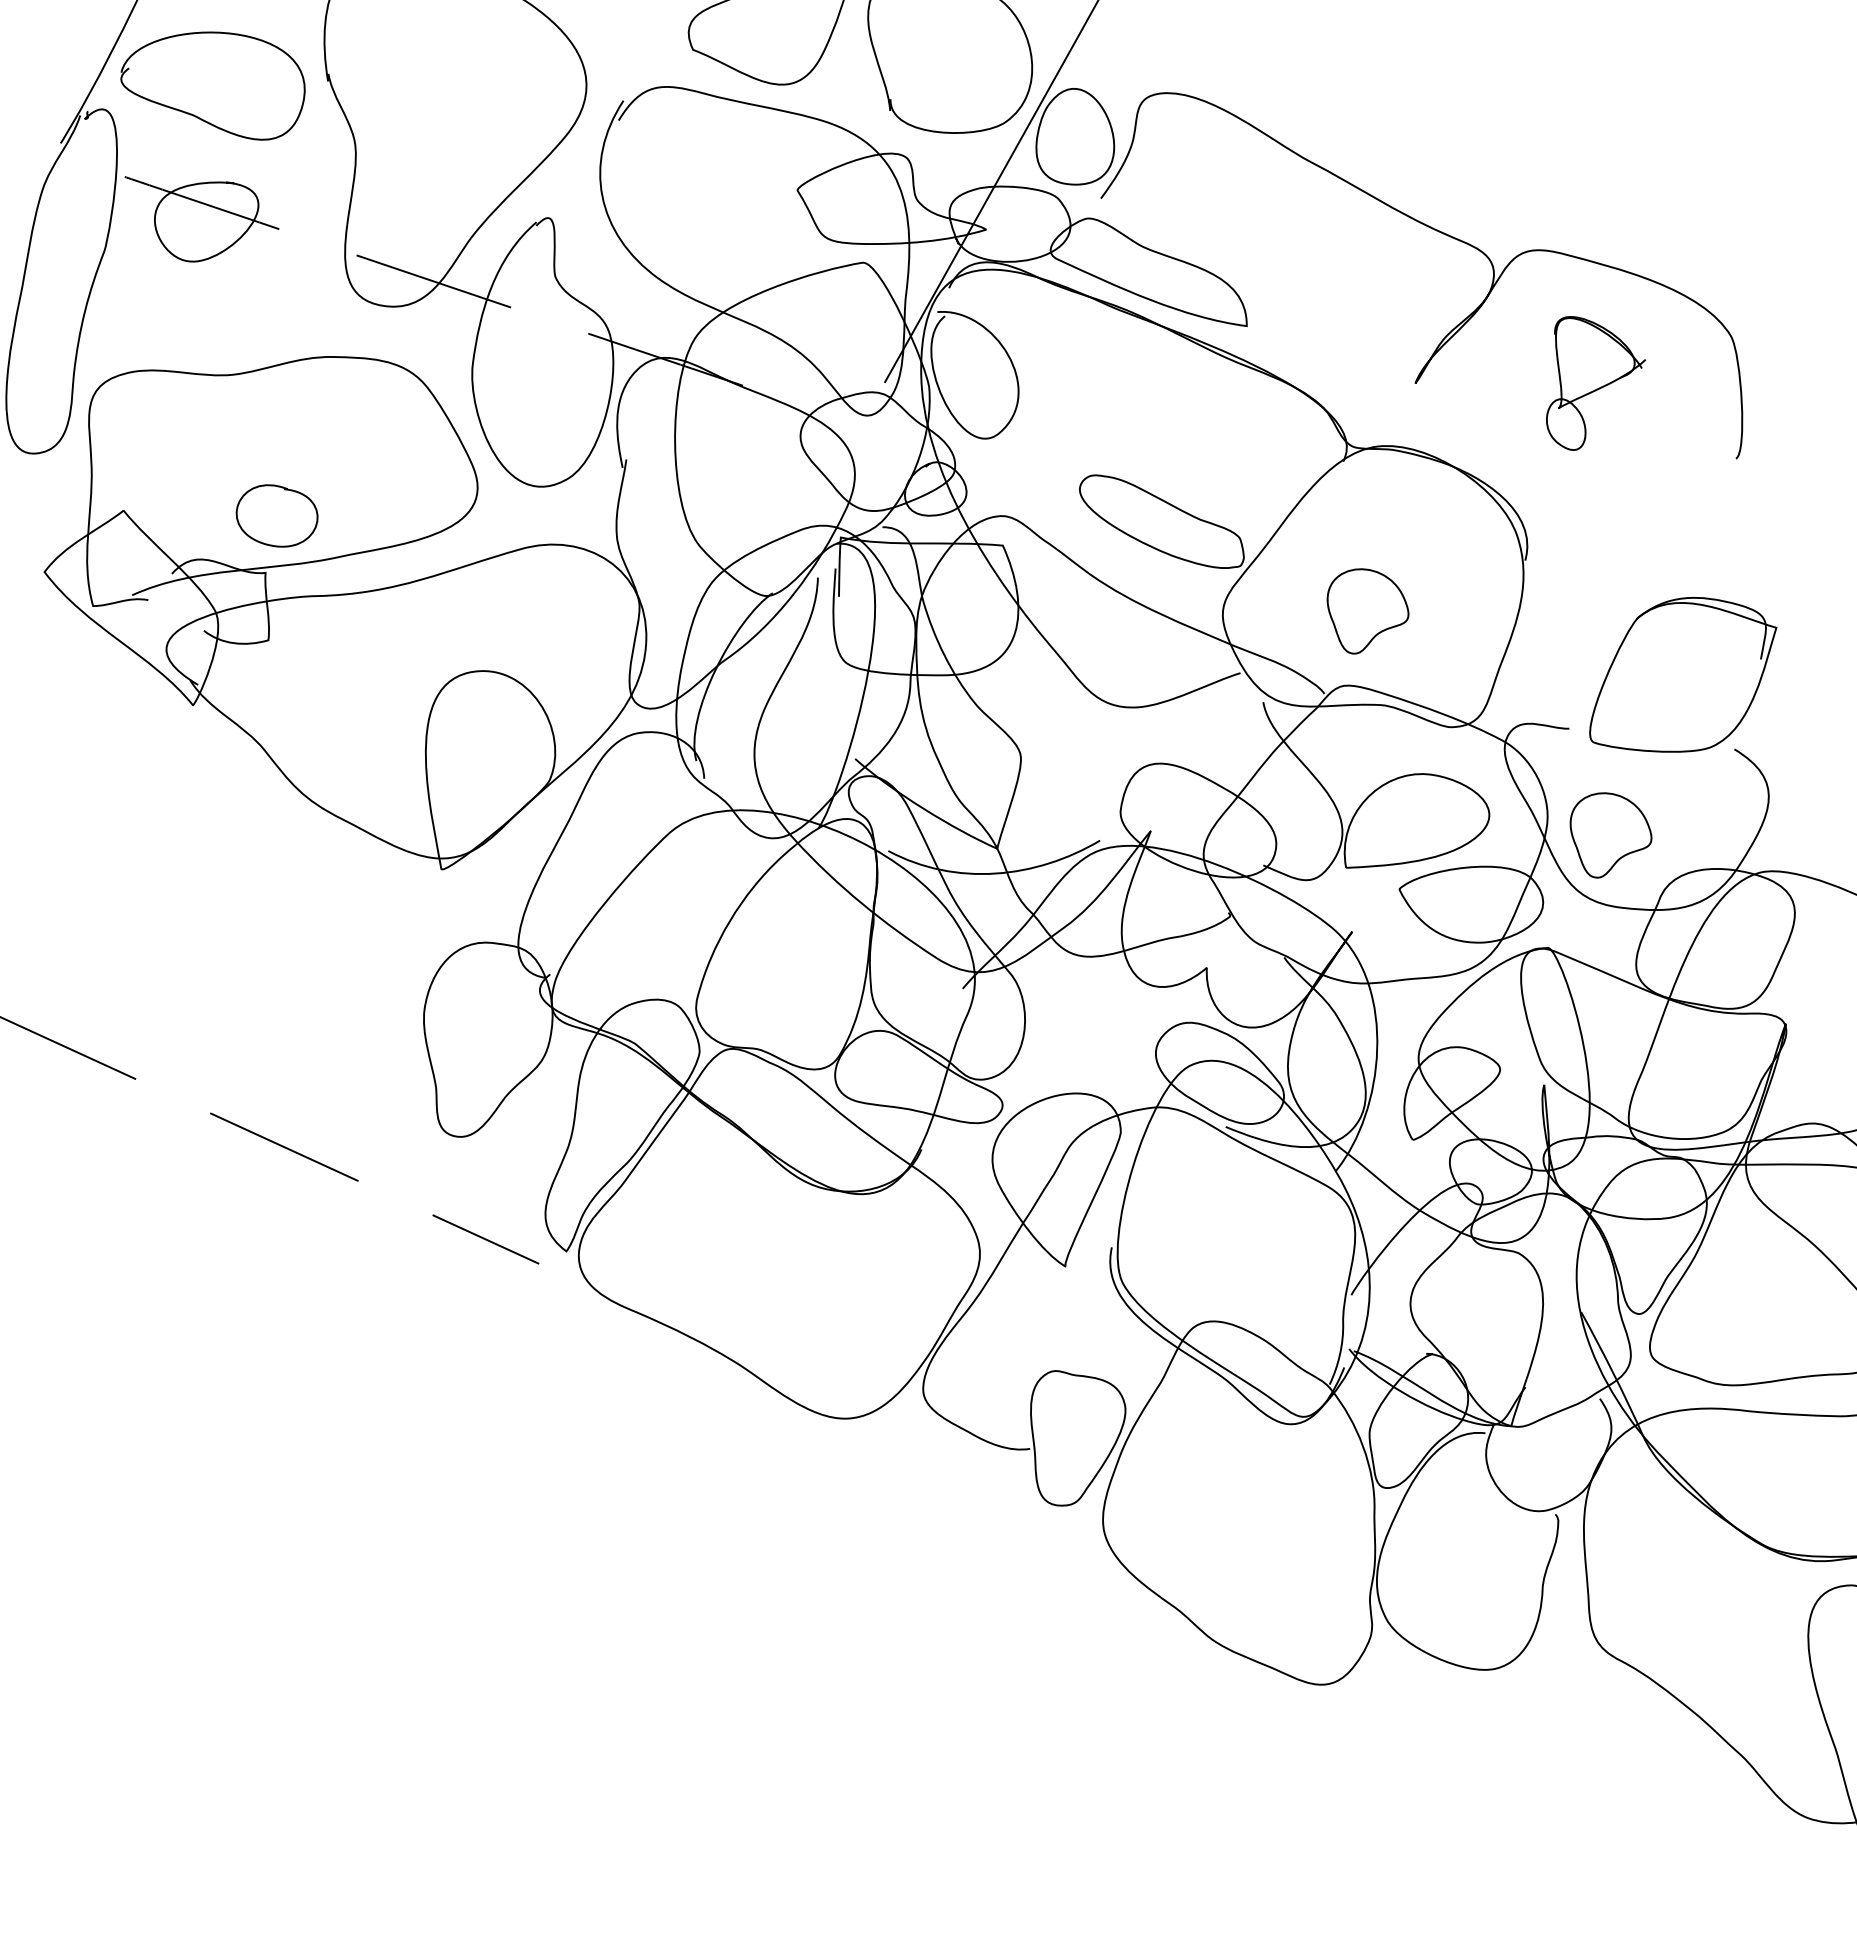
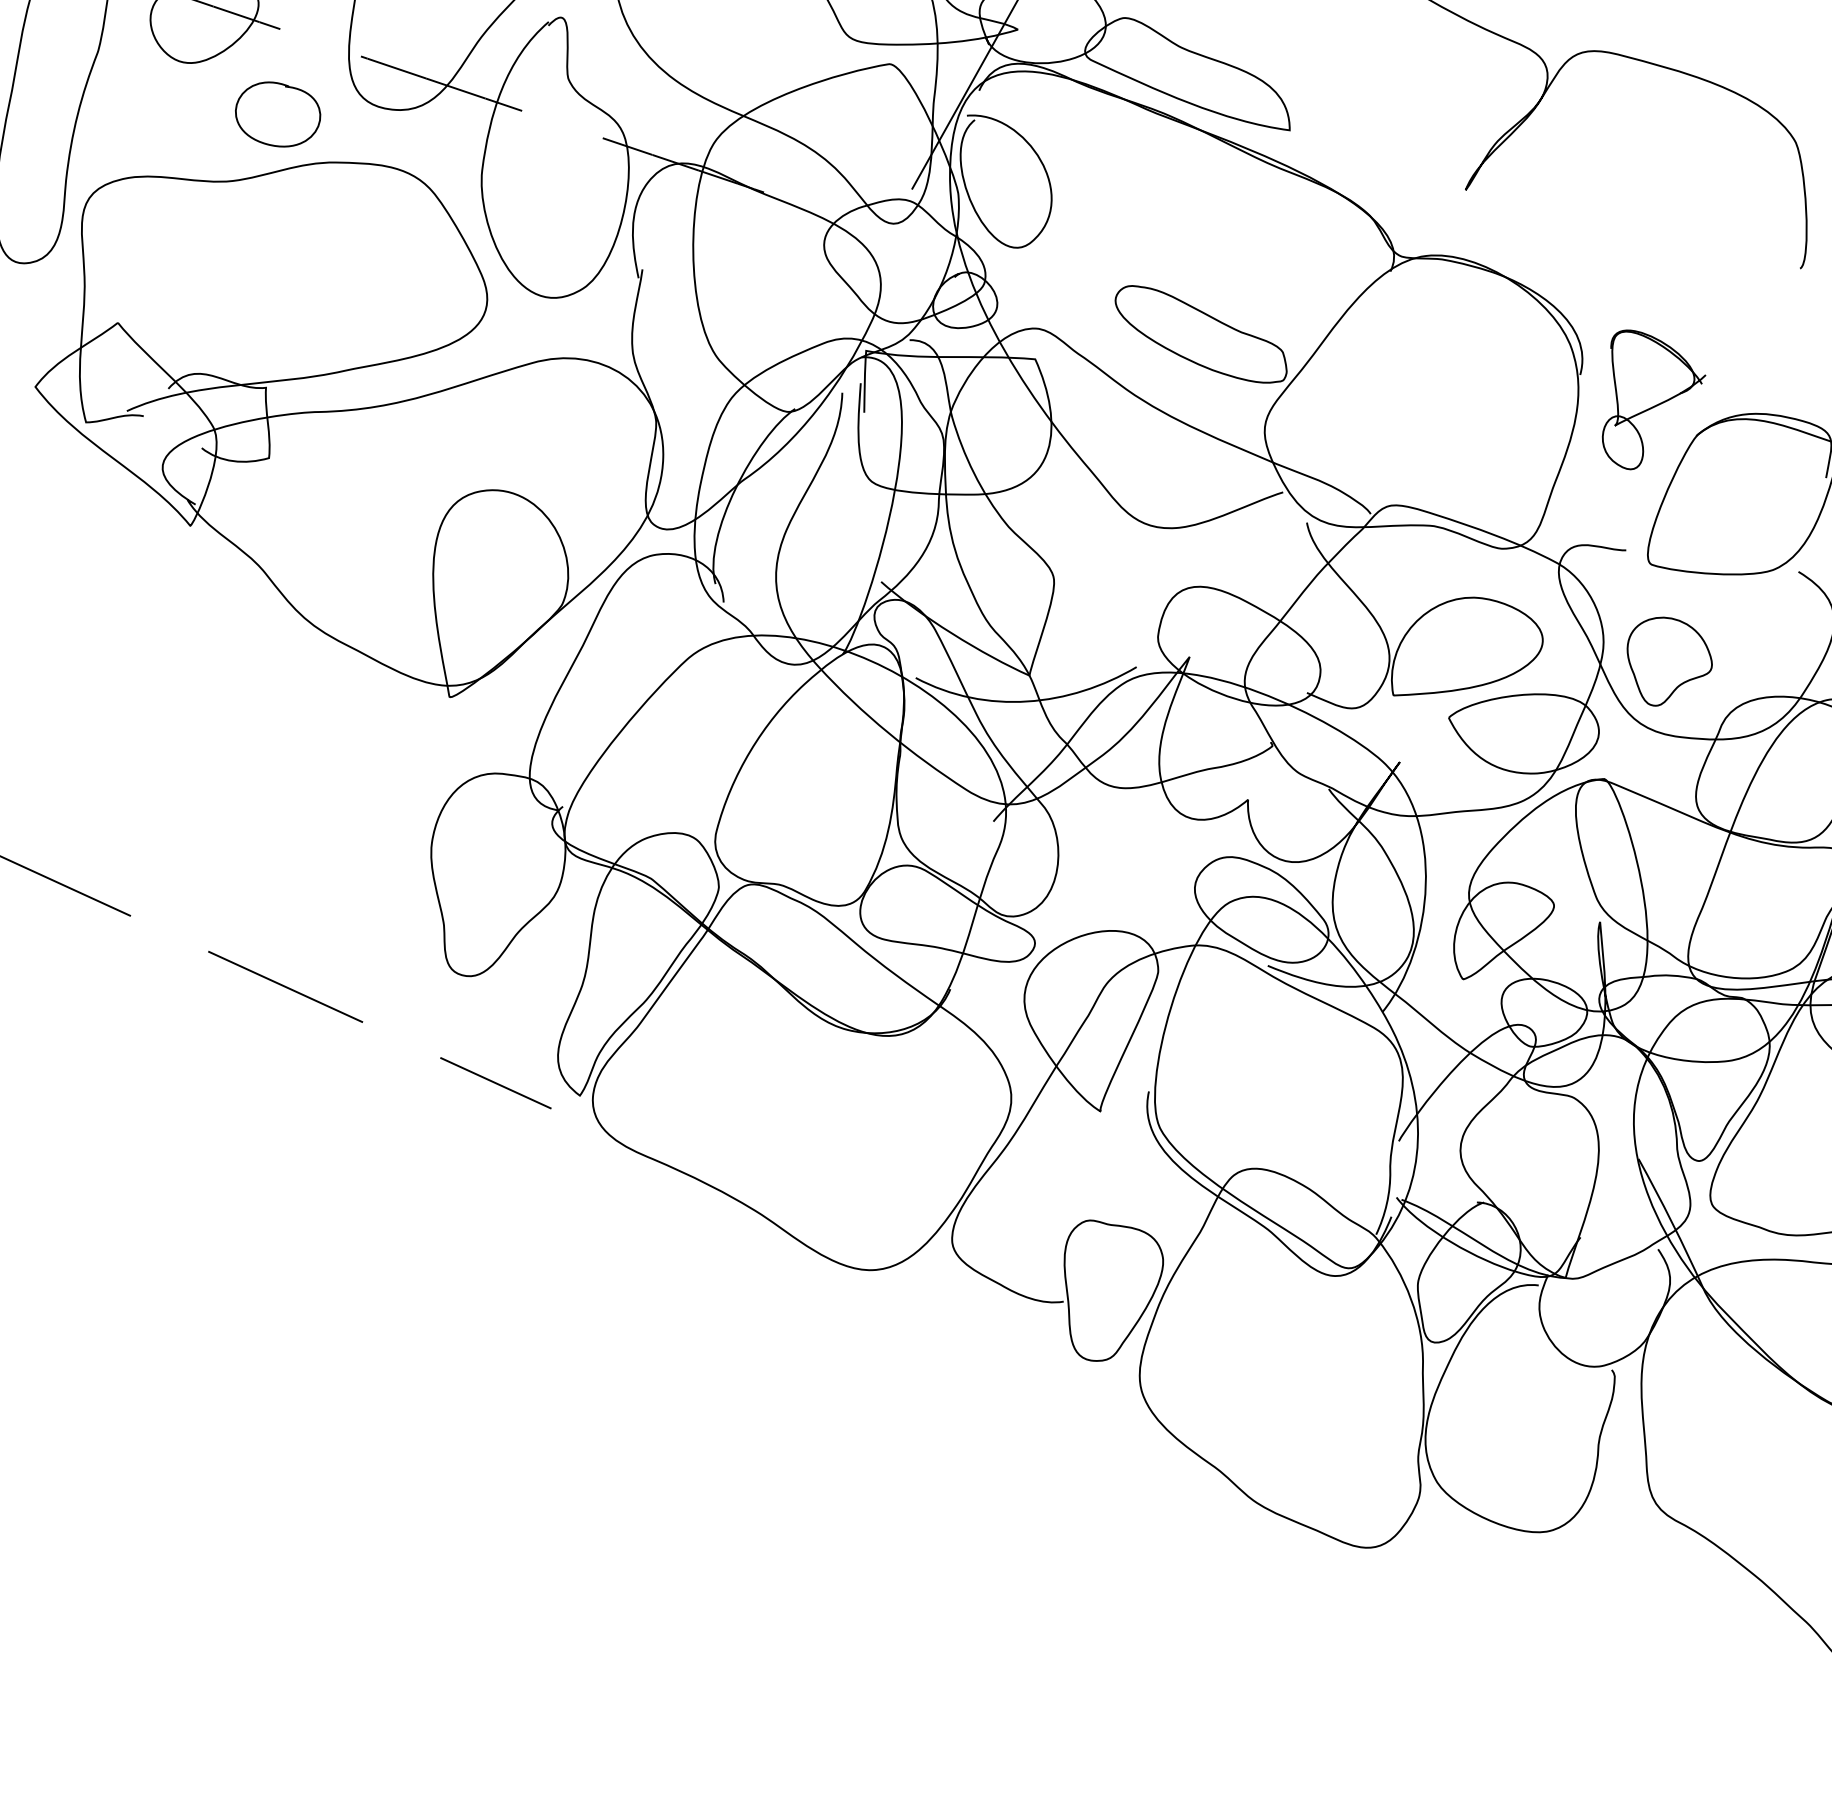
part: (1595, 383) -> (1653, 399), moved
curve: (284, 490) -> (285, 87), moved
part: (1367, 611) -> (1415, 428), removed

